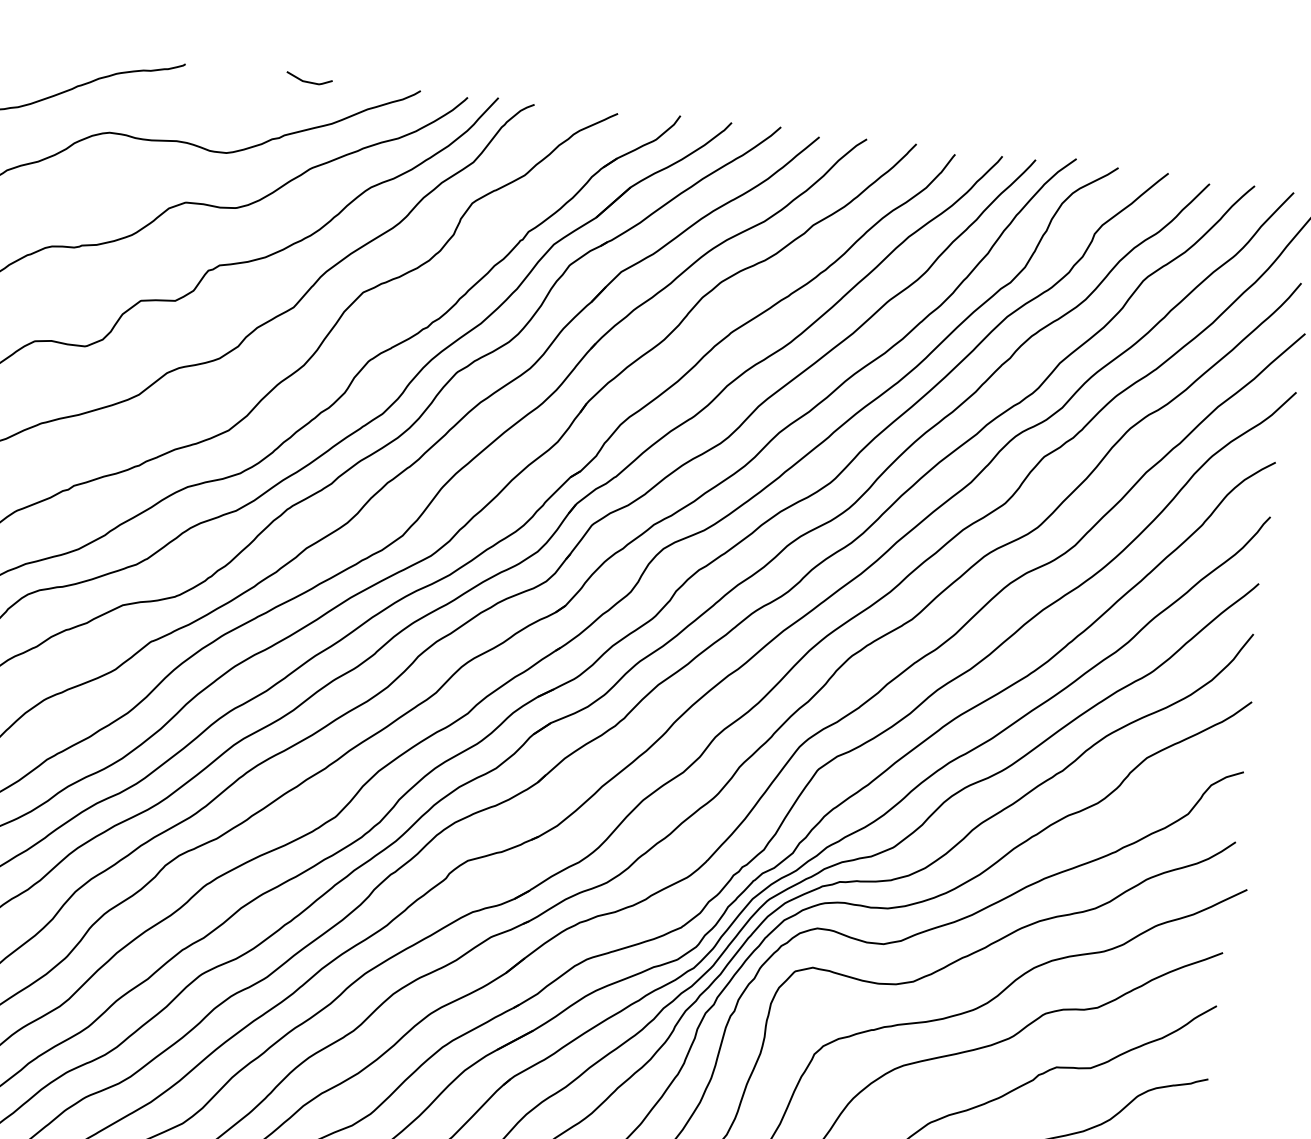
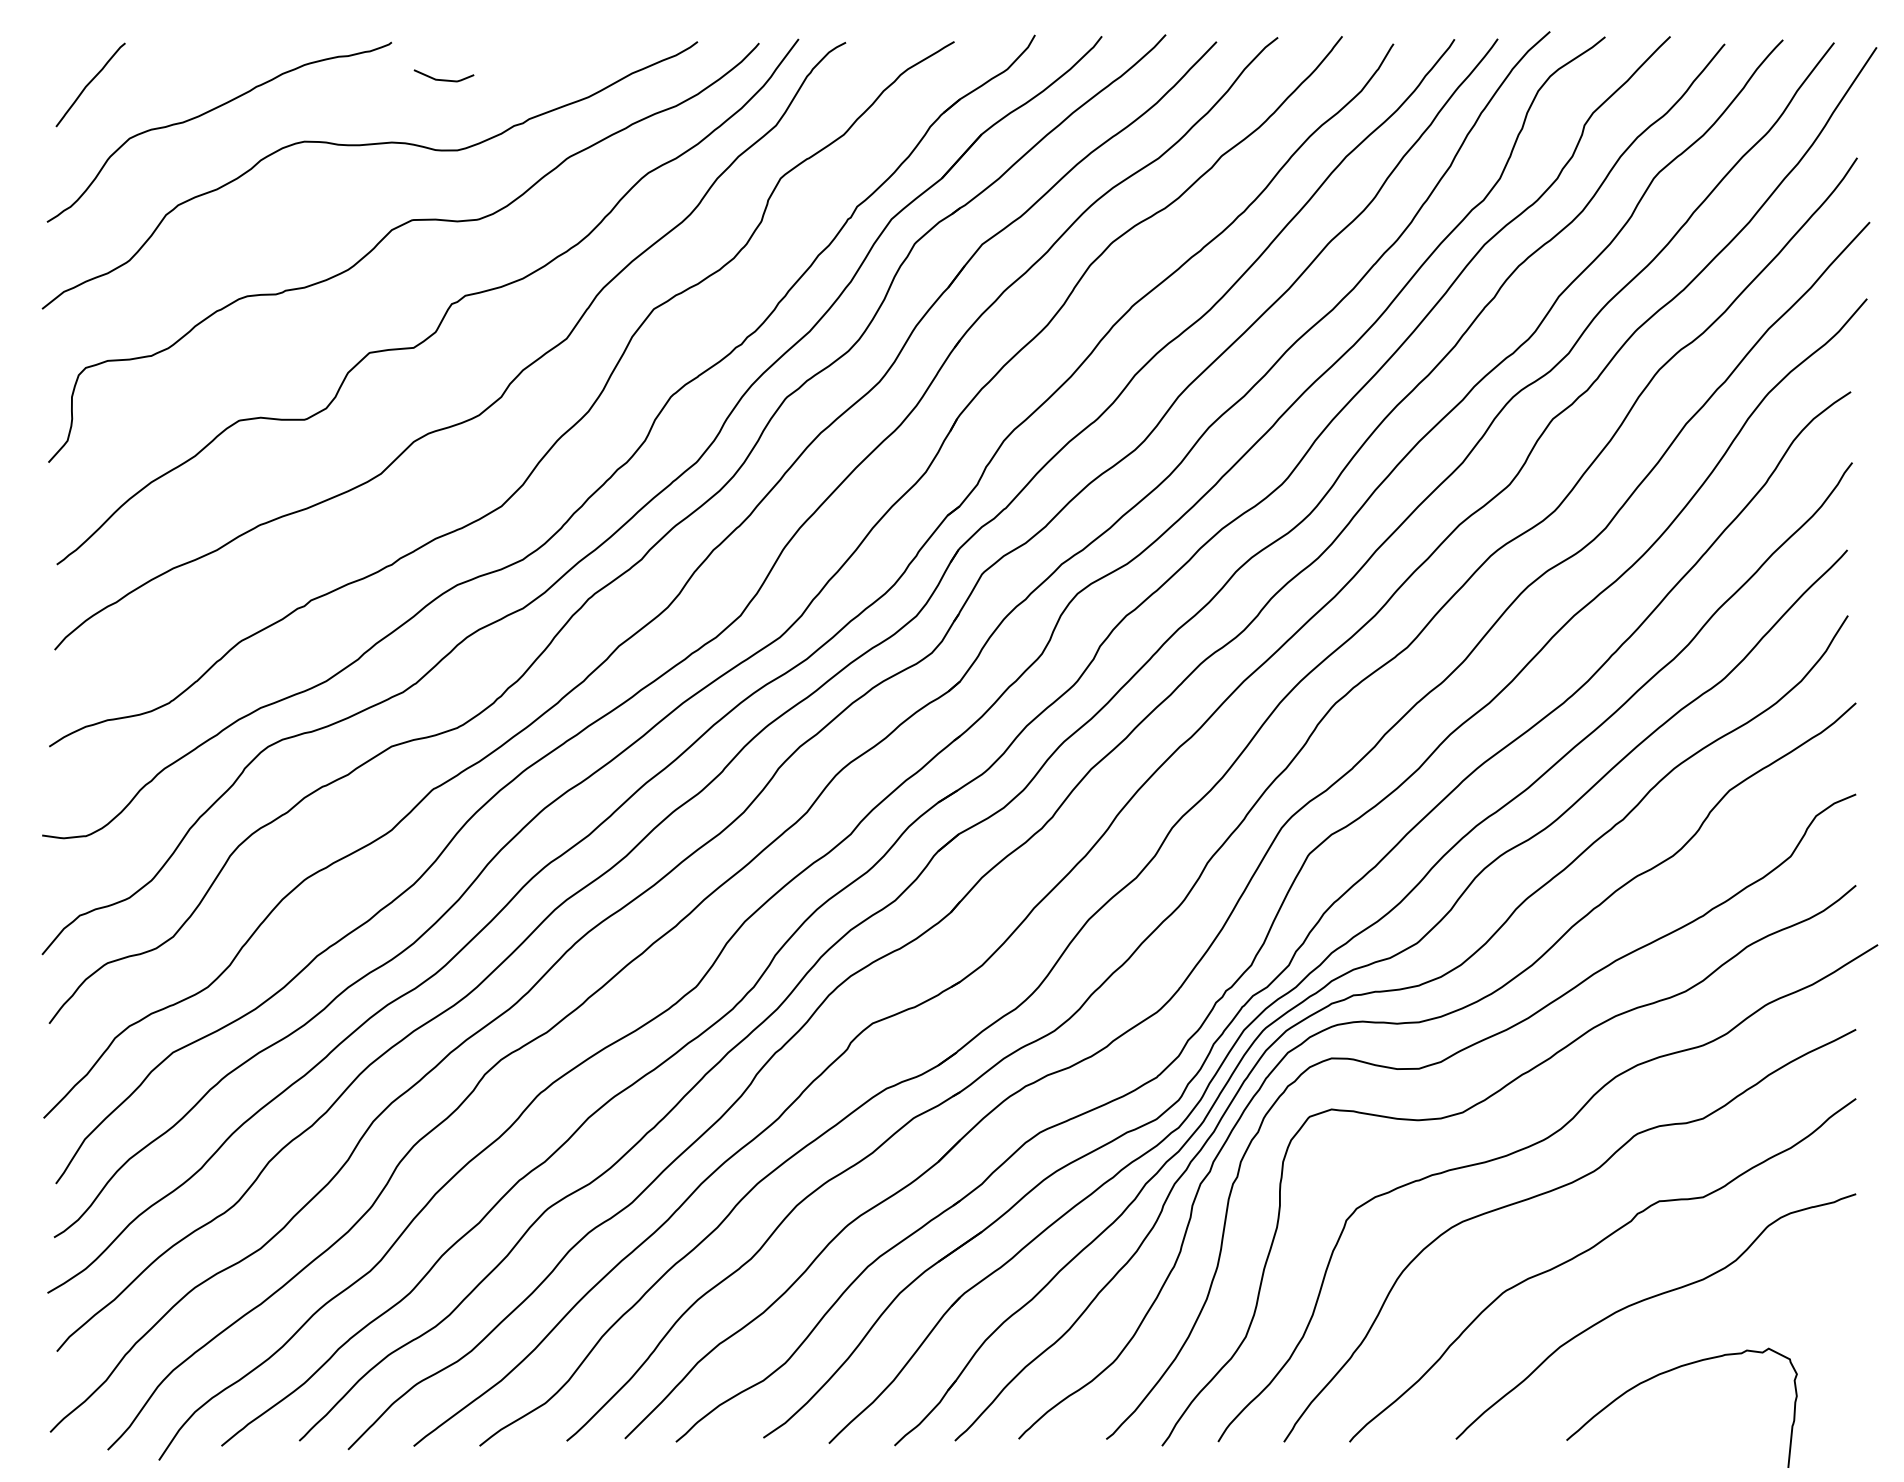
curve: (308, 81) -> (443, 79), moved

